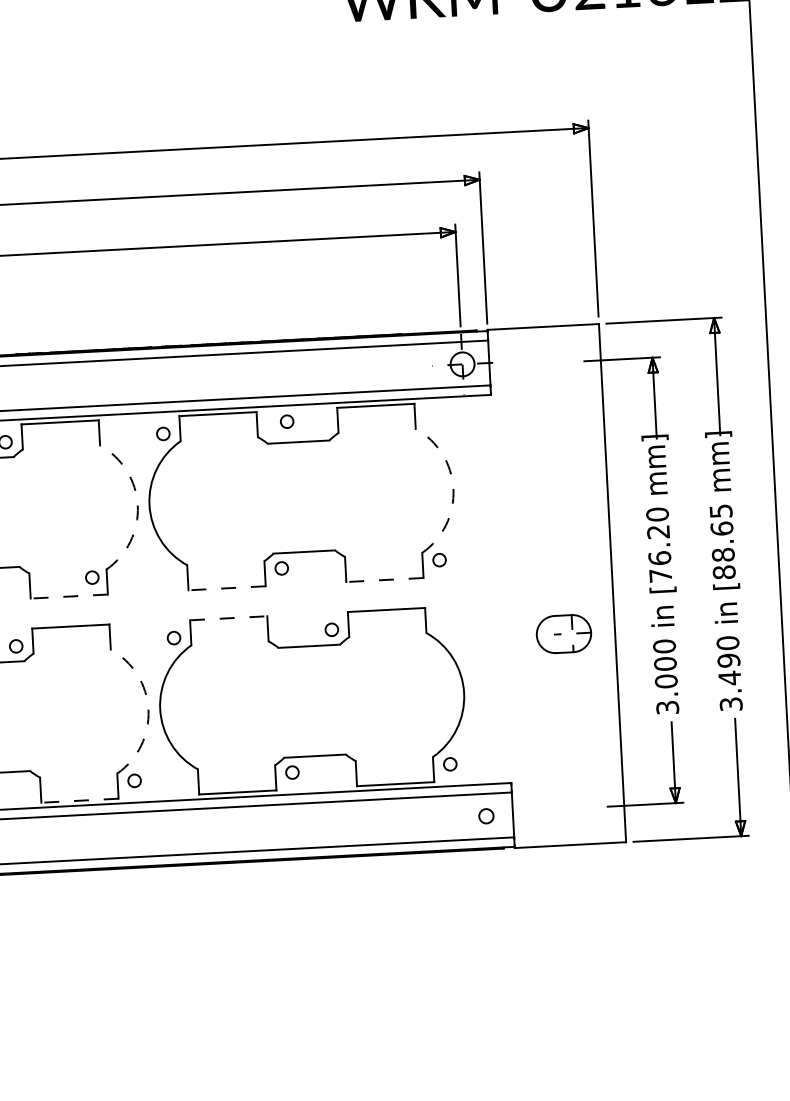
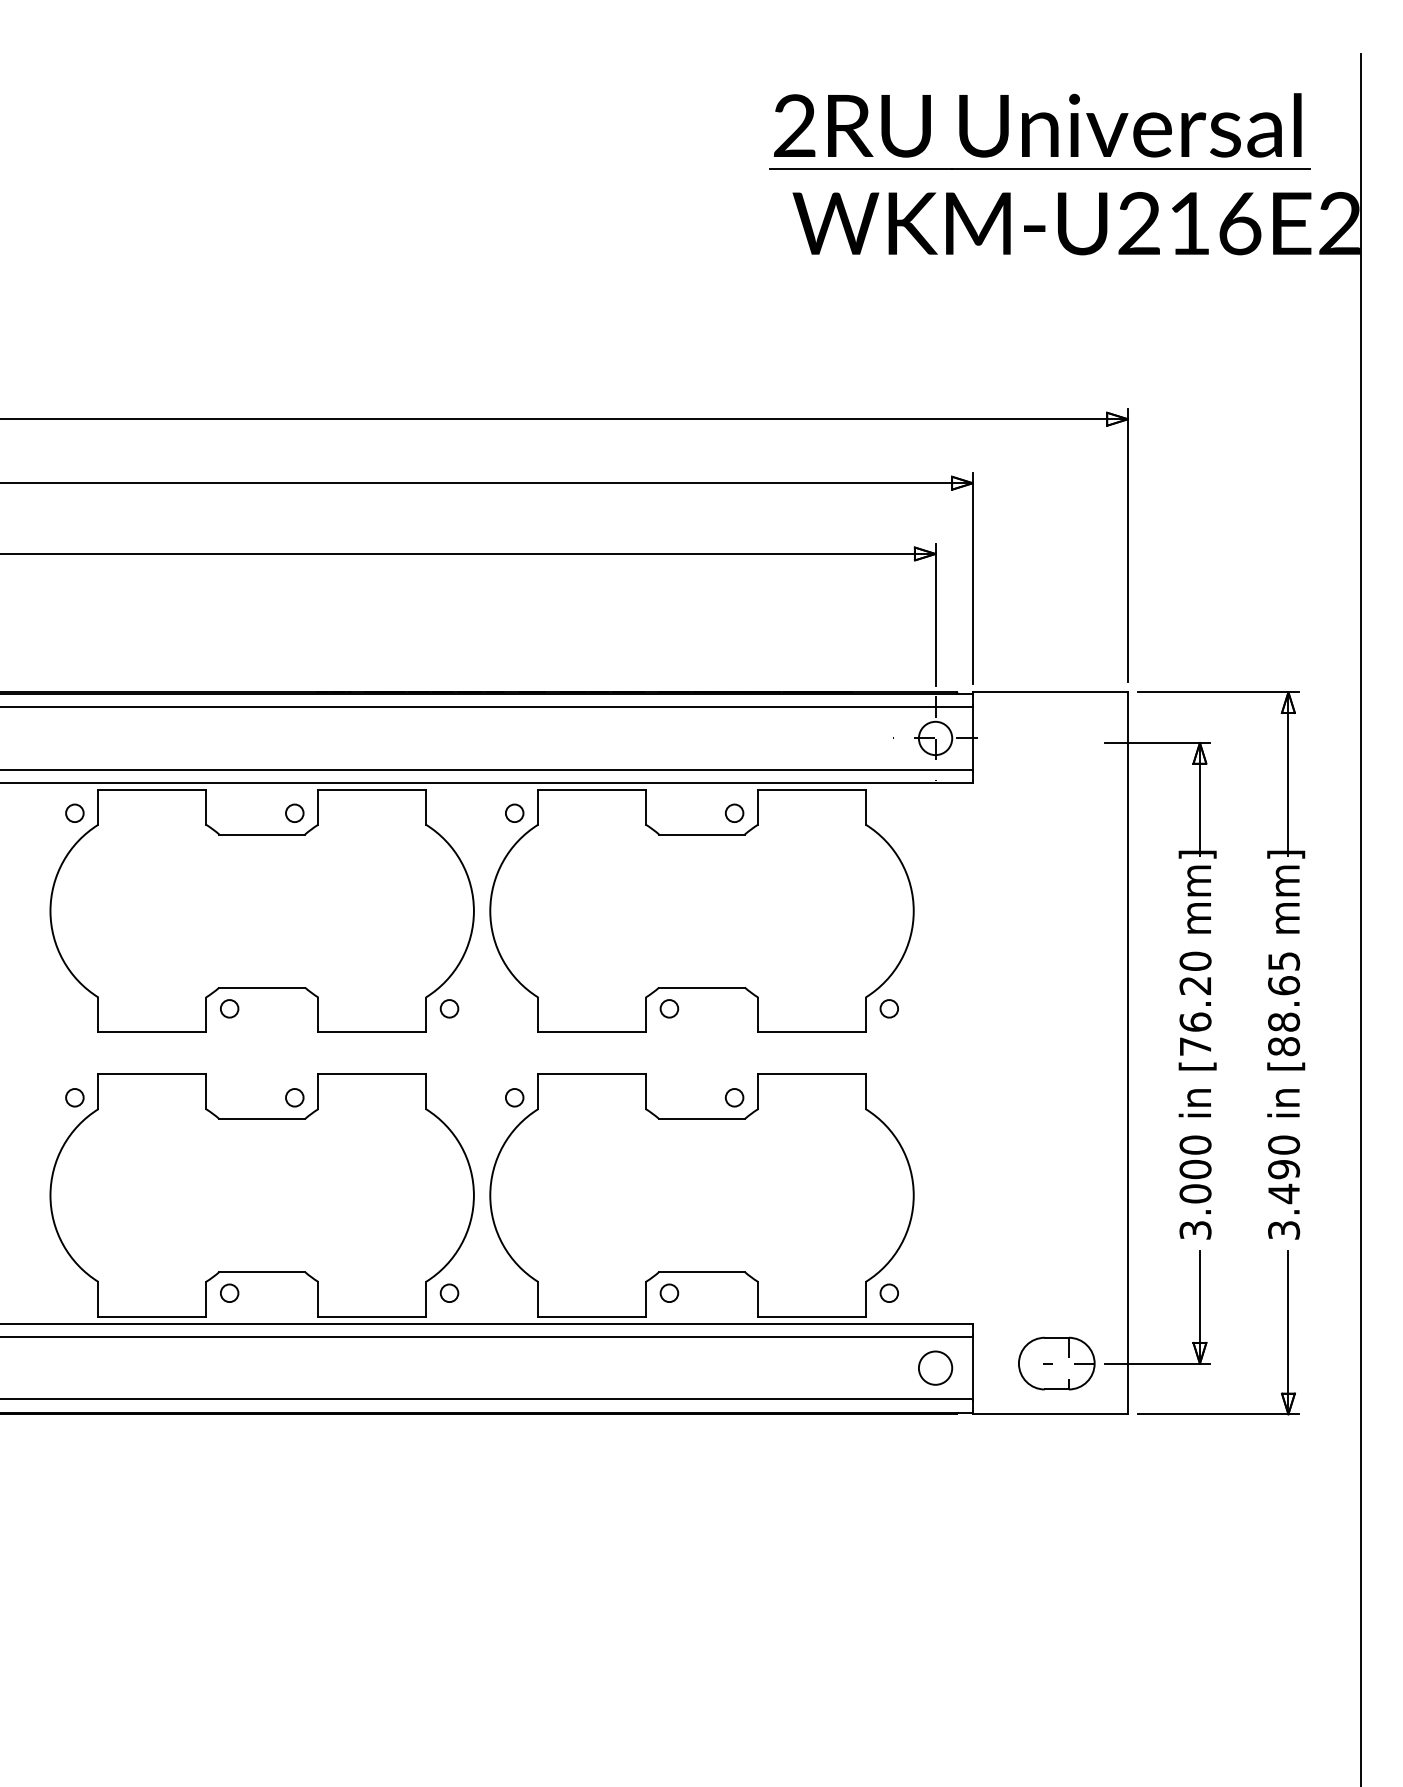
circle: (287, 421) -> (734, 812), moved
arc: (453, 489) -> (913, 911), dashed -> solid
arc: (137, 505) -> (473, 911), dashed -> solid
circle: (92, 577) -> (449, 1008), moved
line: (384, 580) -> (811, 1032), dashed -> solid
line: (227, 588) -> (592, 1032), dashed -> solid
line: (69, 596) -> (372, 1032), dashed -> solid
line: (229, 618) -> (592, 1074), dashed -> solid
part: (563, 634) -> (1056, 1363), moved
arc: (148, 709) -> (473, 1195), dashed -> solid
line: (80, 800) -> (372, 1316), dashed -> solid
circle: (486, 815) -> (935, 1367), size x1.67

